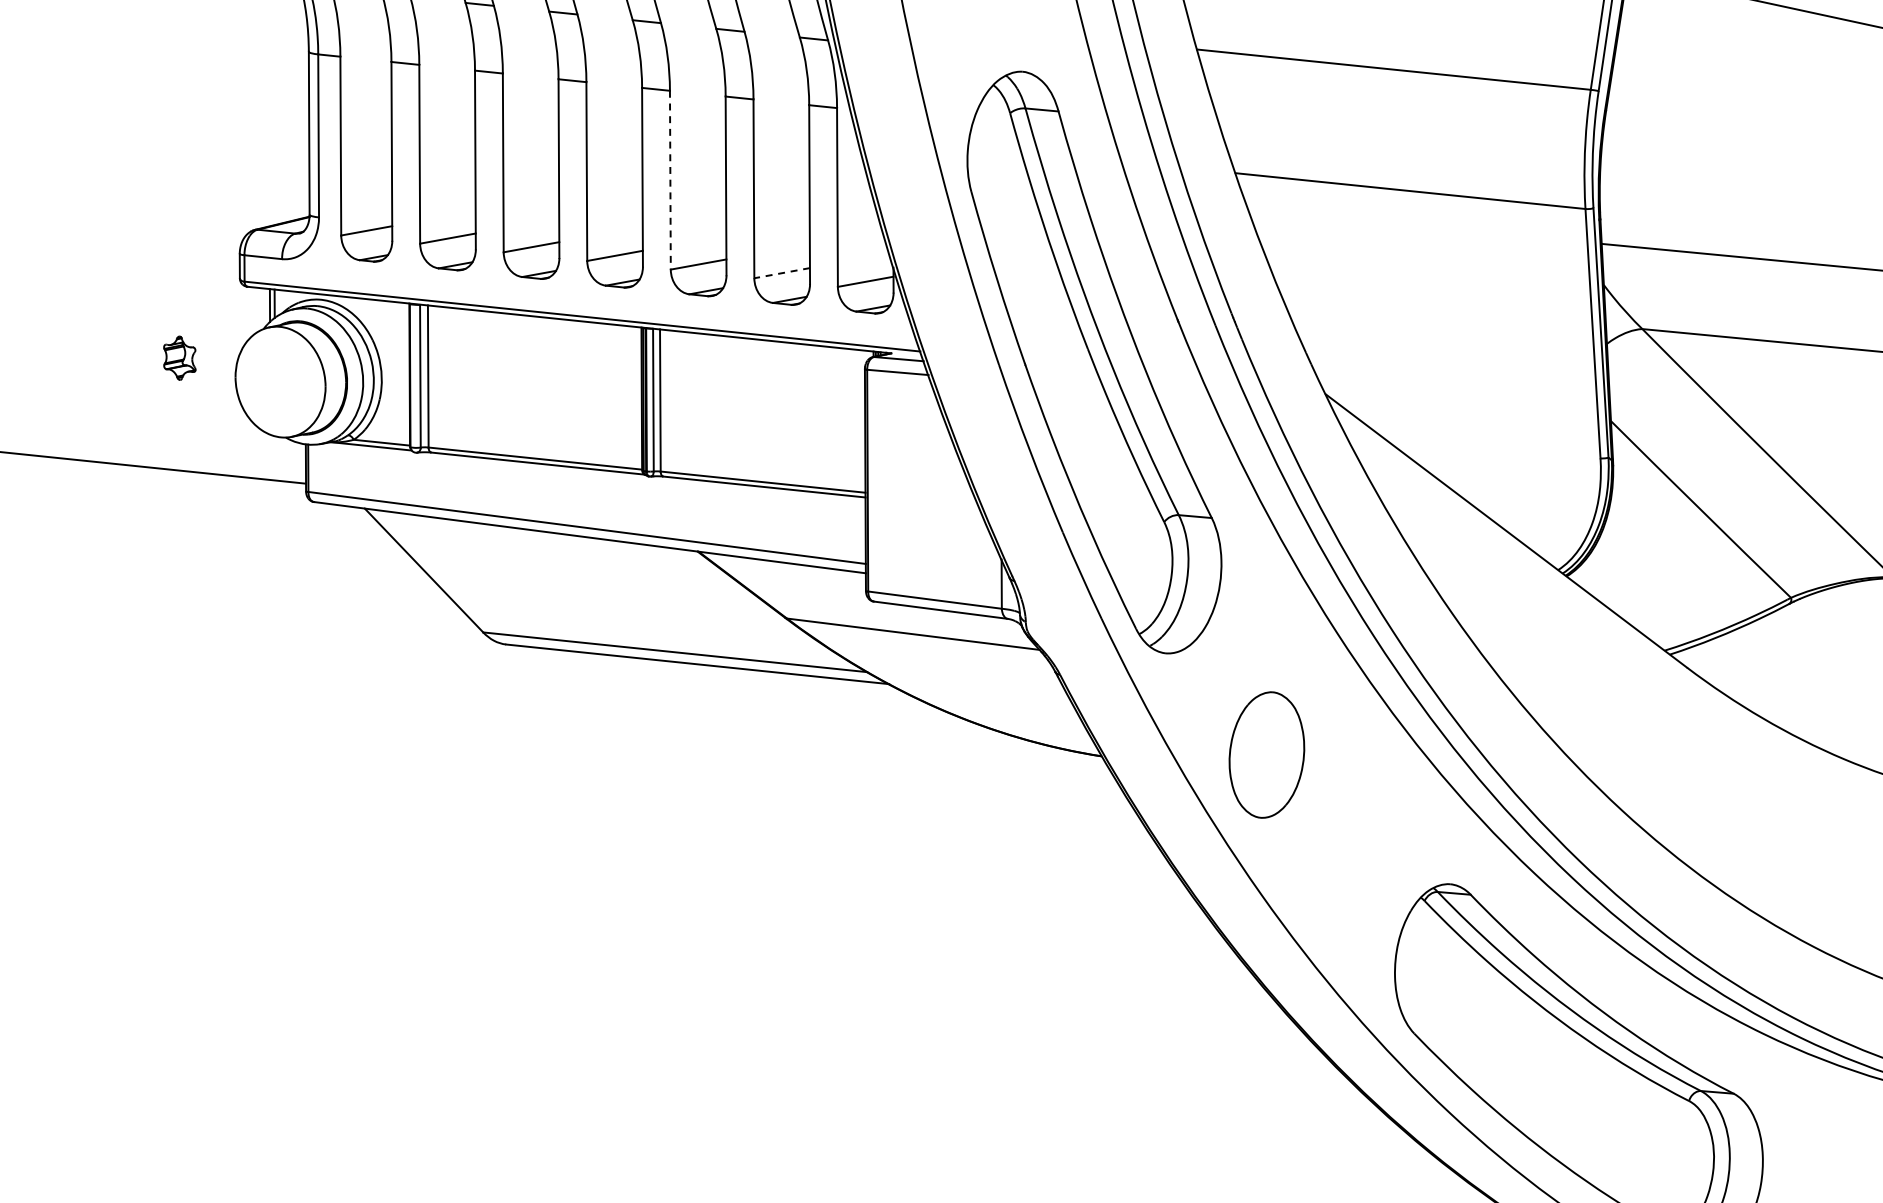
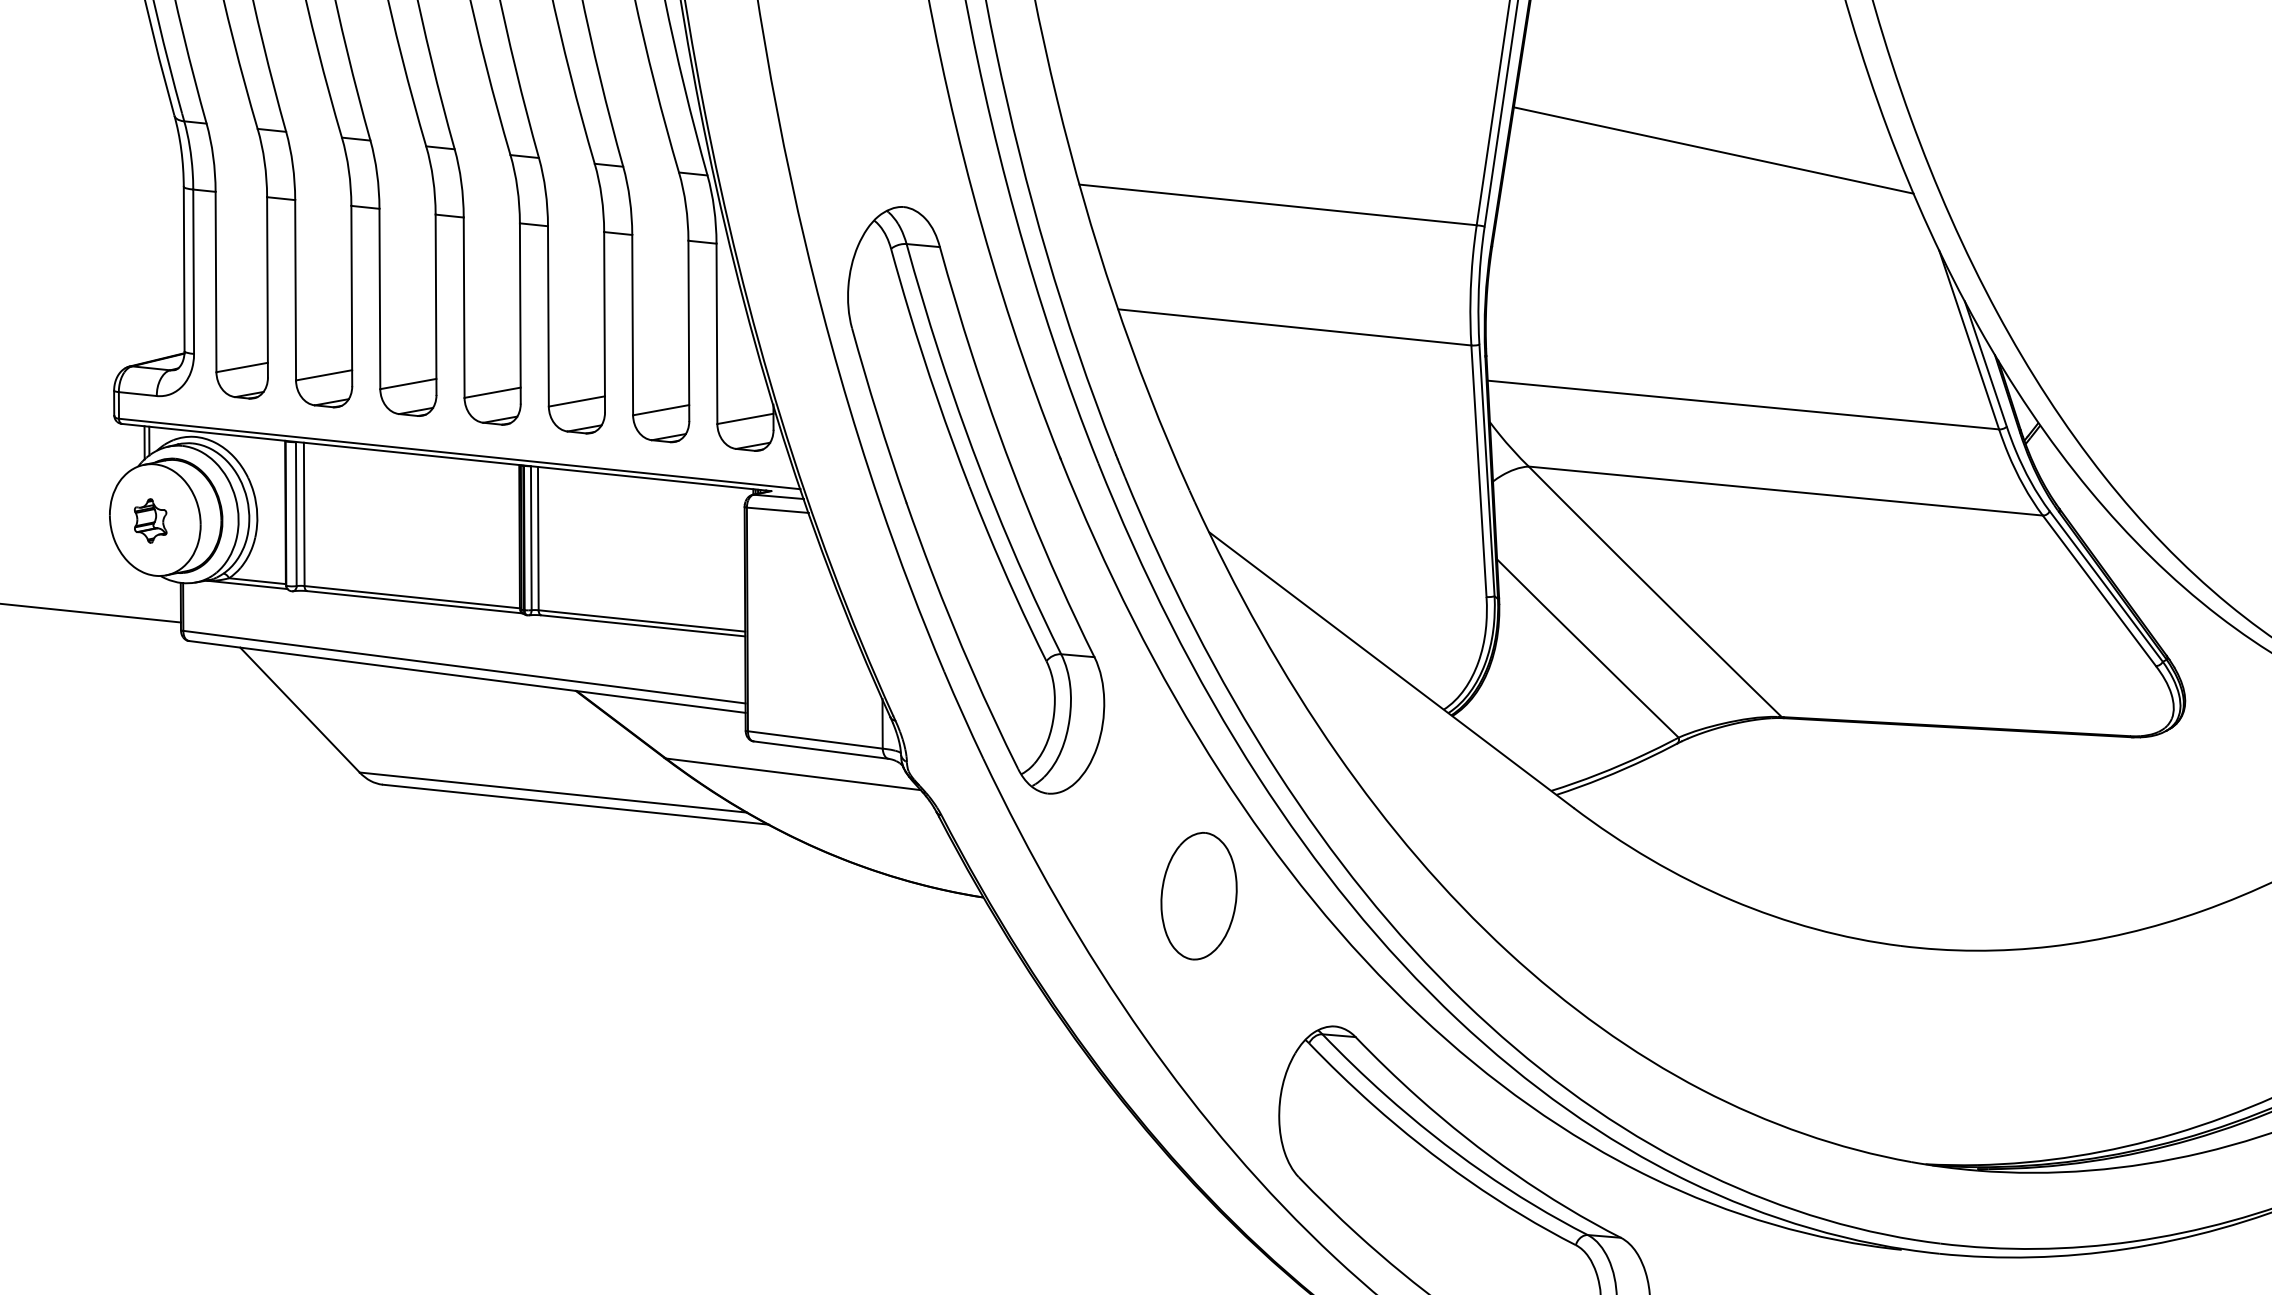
line: (670, 180) -> (548, 316), dashed -> solid
line: (782, 273) -> (661, 410), dashed -> solid
part: (179, 357) -> (150, 520), moved
part: (1266, 755) -> (1198, 896), moved

